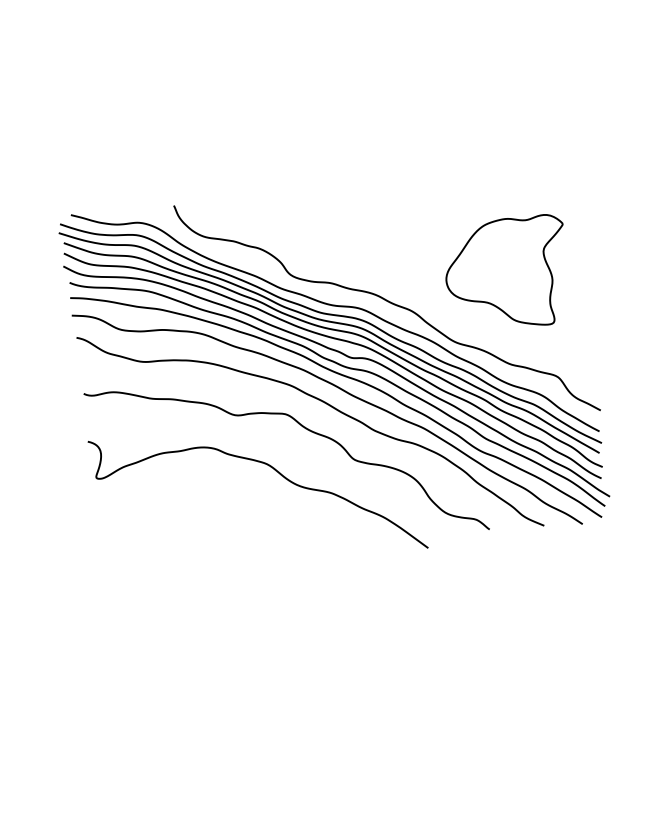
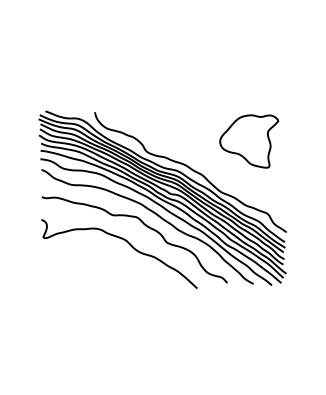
part: (507, 273) -> (249, 141), moved

